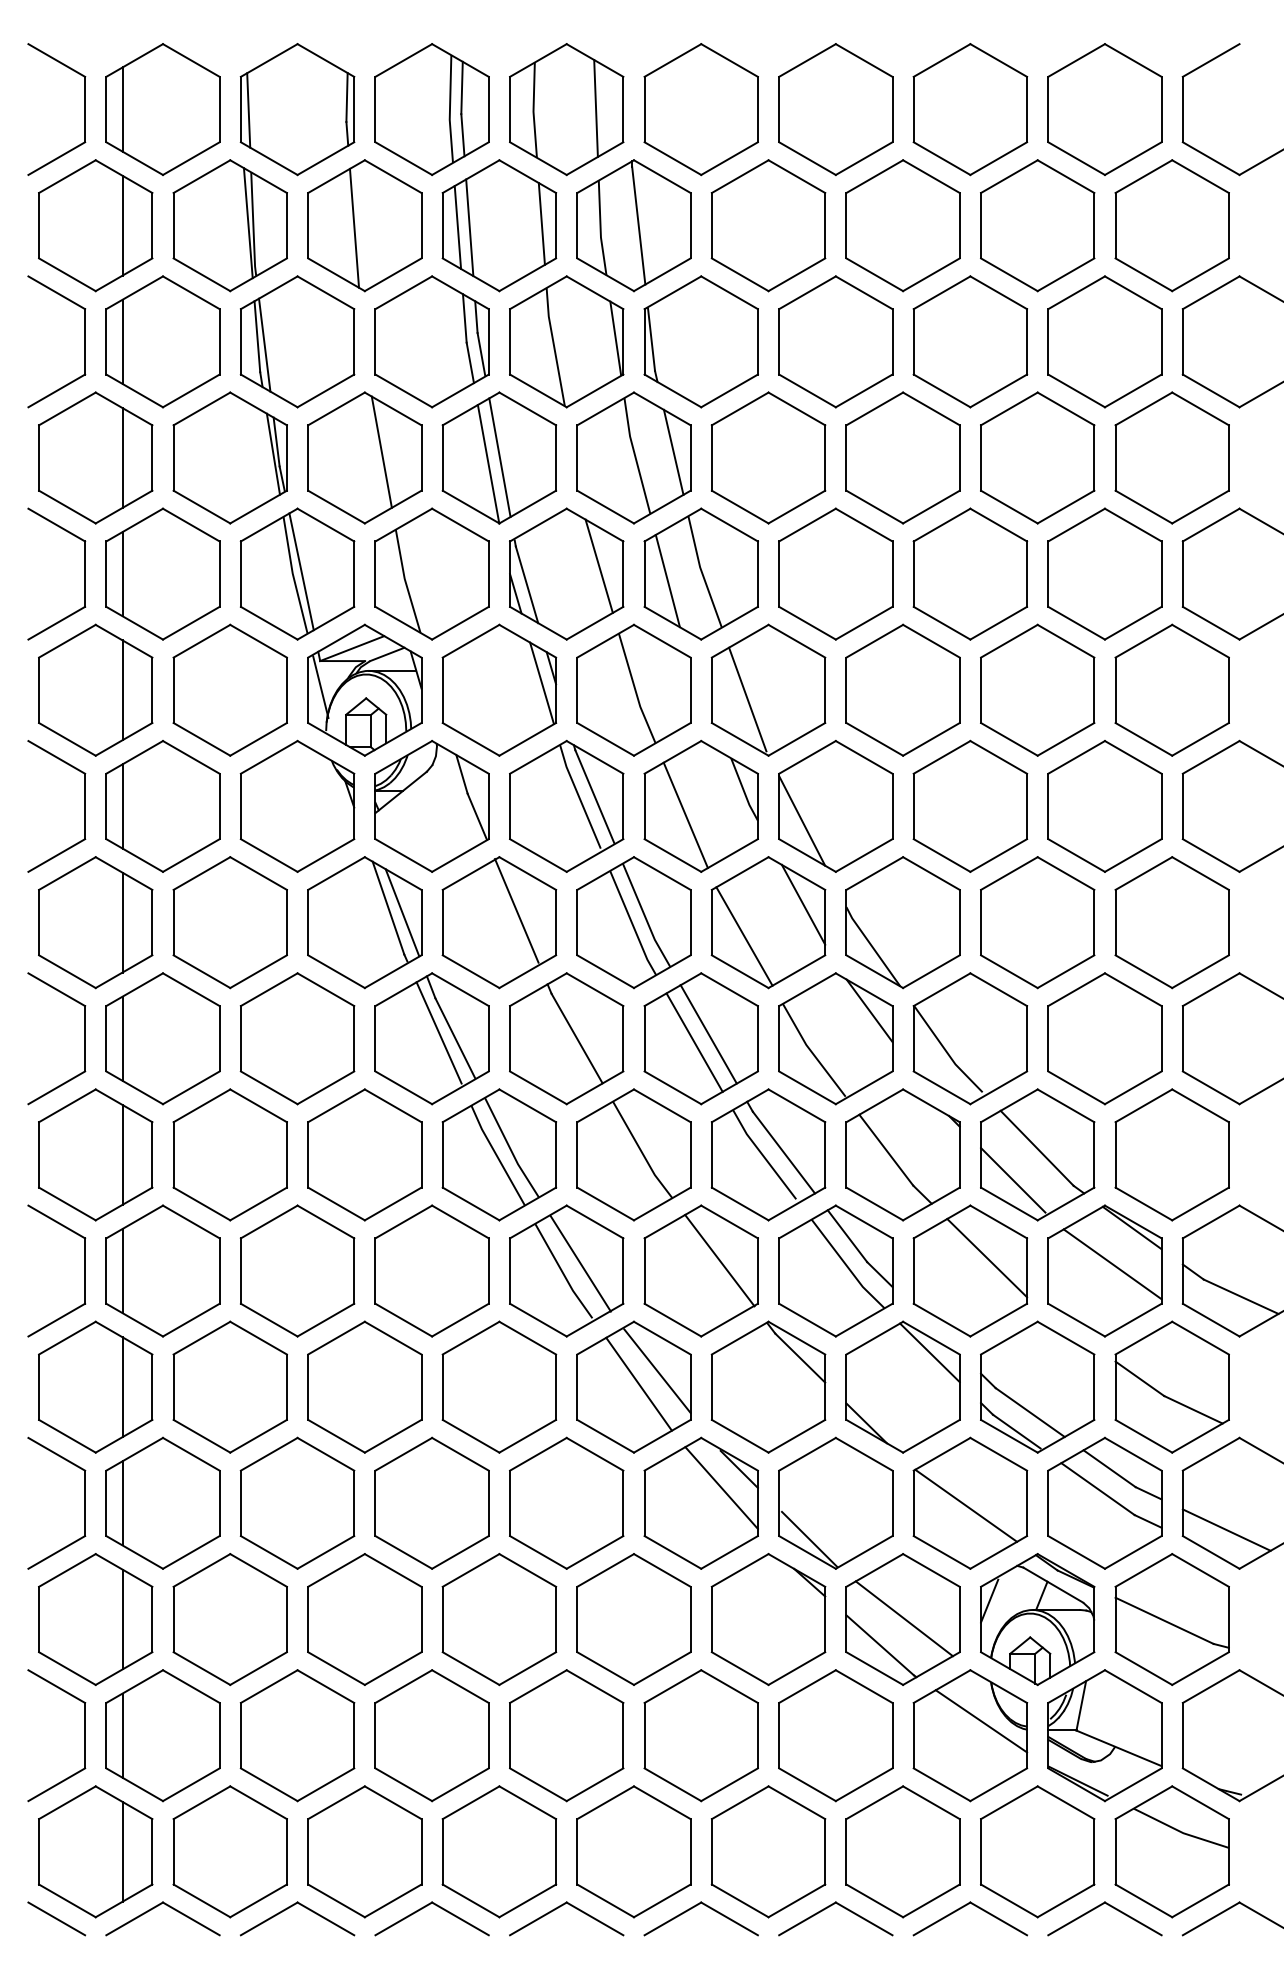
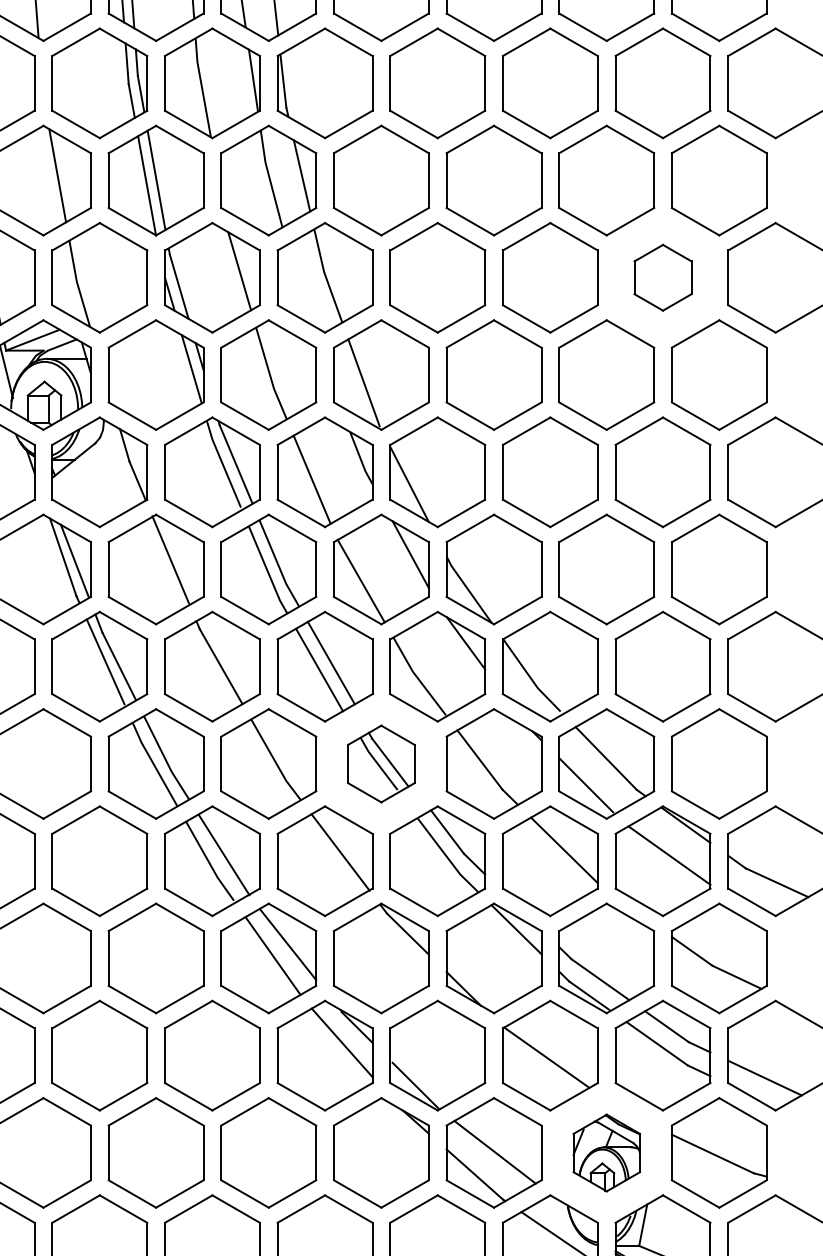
part: (1104, 573) -> (662, 277), size x0.6
line: (667, 580) -> (296, 283), removed
part: (768, 1154) -> (381, 763), size x0.7
part: (1037, 1619) -> (606, 1152), size x0.7

